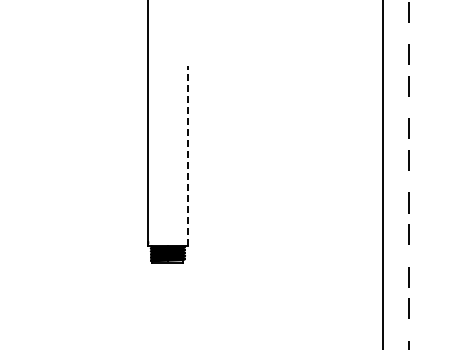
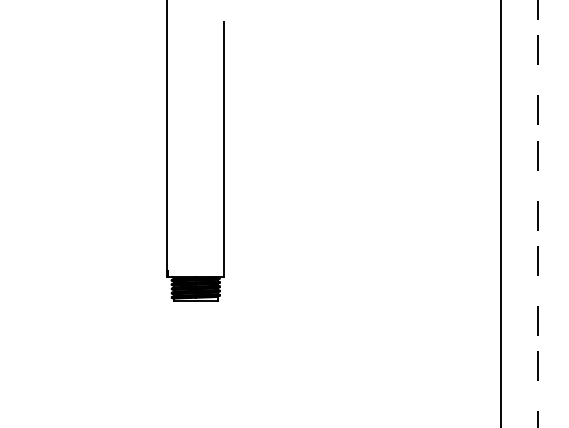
line: (187, 156) -> (223, 149), dashed -> solid

